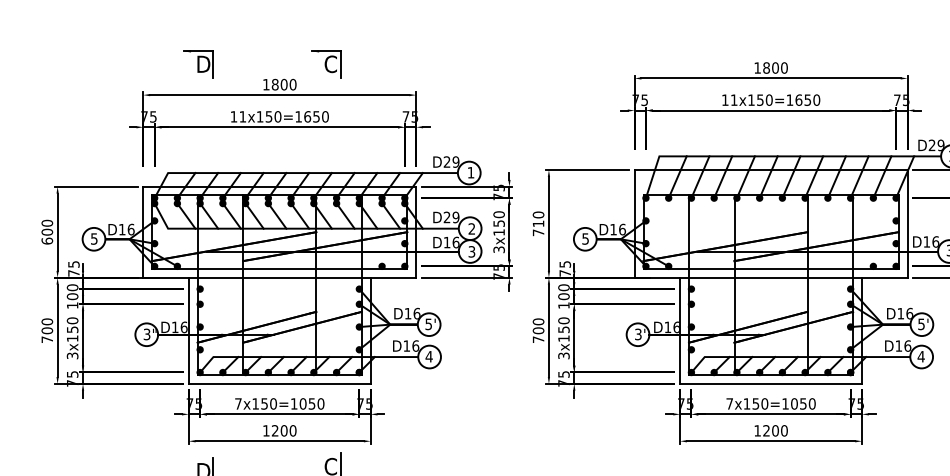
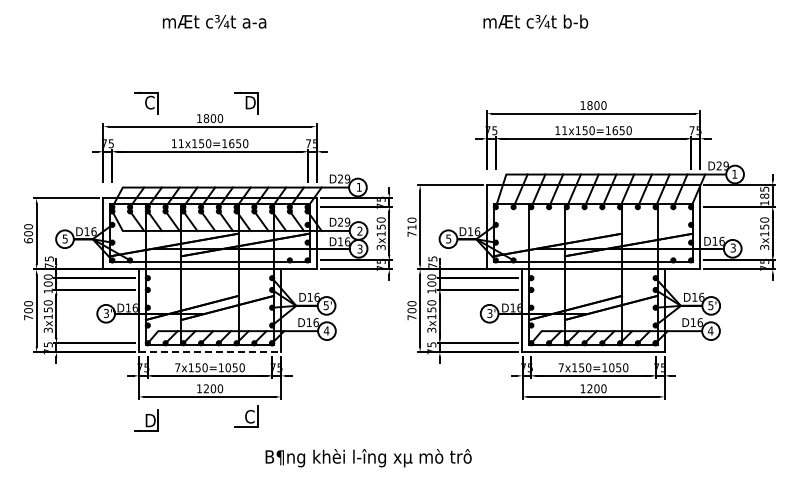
text: (203, 64) -> (150, 102), D -> C
text: (331, 64) -> (250, 102), C -> D
line: (280, 384) -> (210, 352), solid -> dashed

